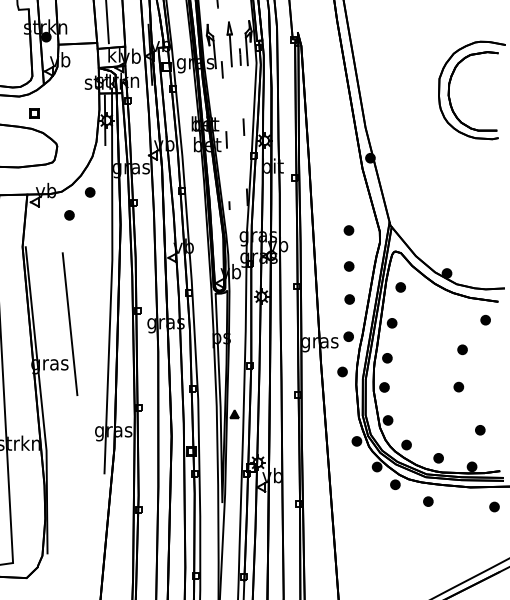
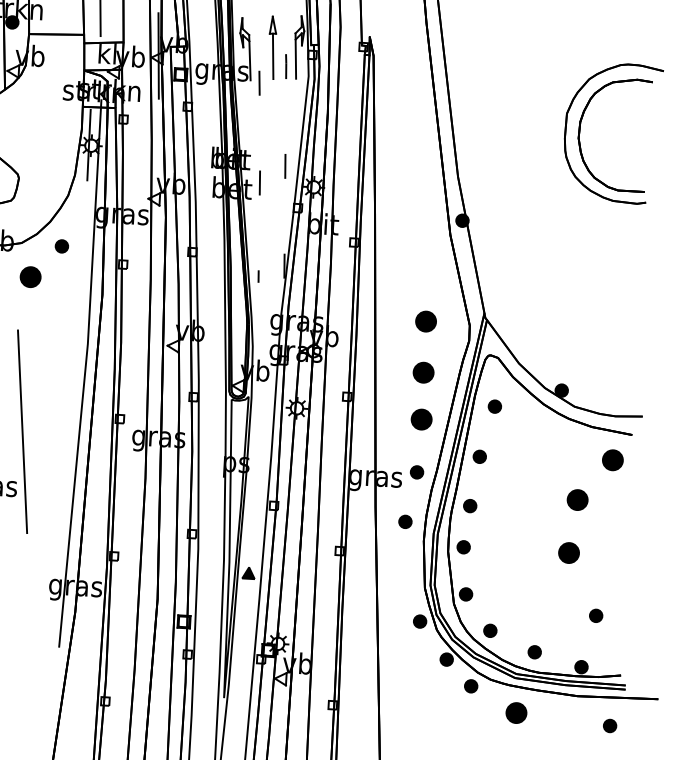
part: (69, 215) -> (30, 277), size x1.6
part: (348, 230) -> (425, 321), size x1.6
part: (348, 266) -> (422, 372), size x1.6
part: (349, 299) -> (421, 419), size x1.6
part: (485, 319) -> (612, 459), size x1.6
part: (462, 349) -> (577, 499), size x1.6
part: (458, 386) -> (568, 551), size x1.6
part: (428, 501) -> (516, 712), size x1.6

